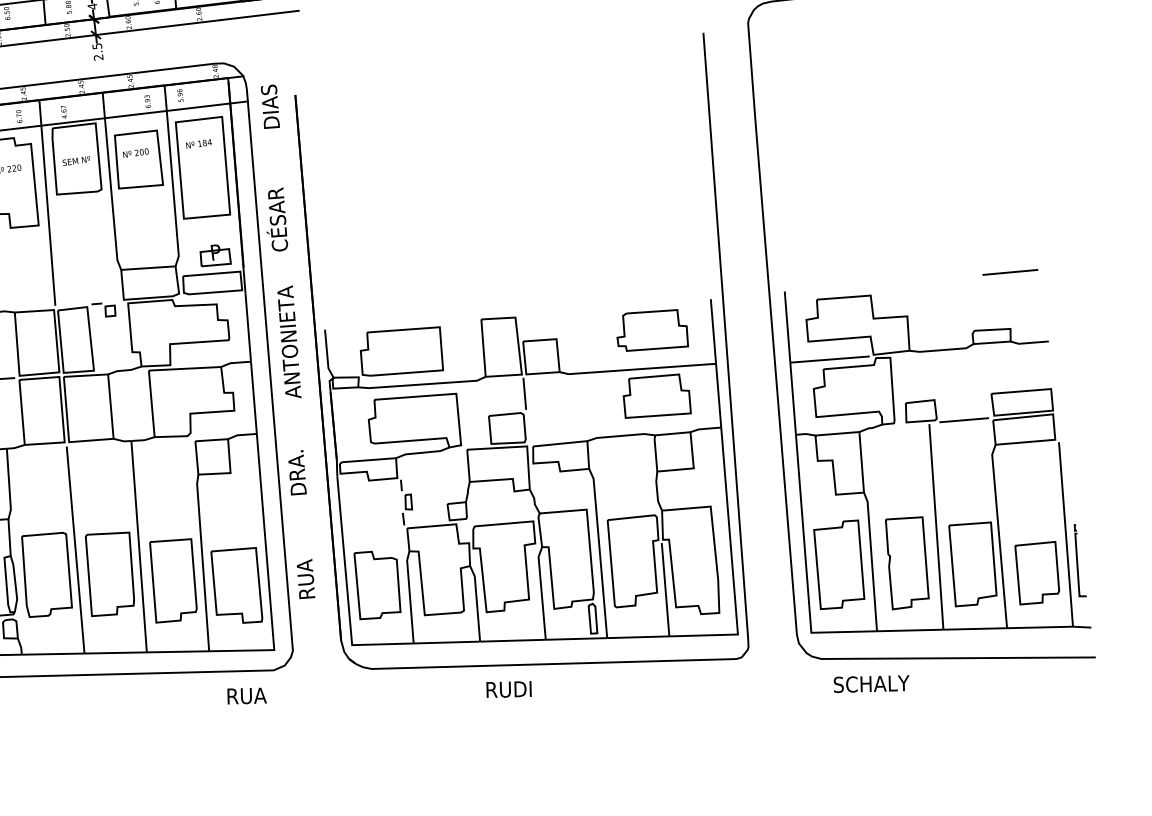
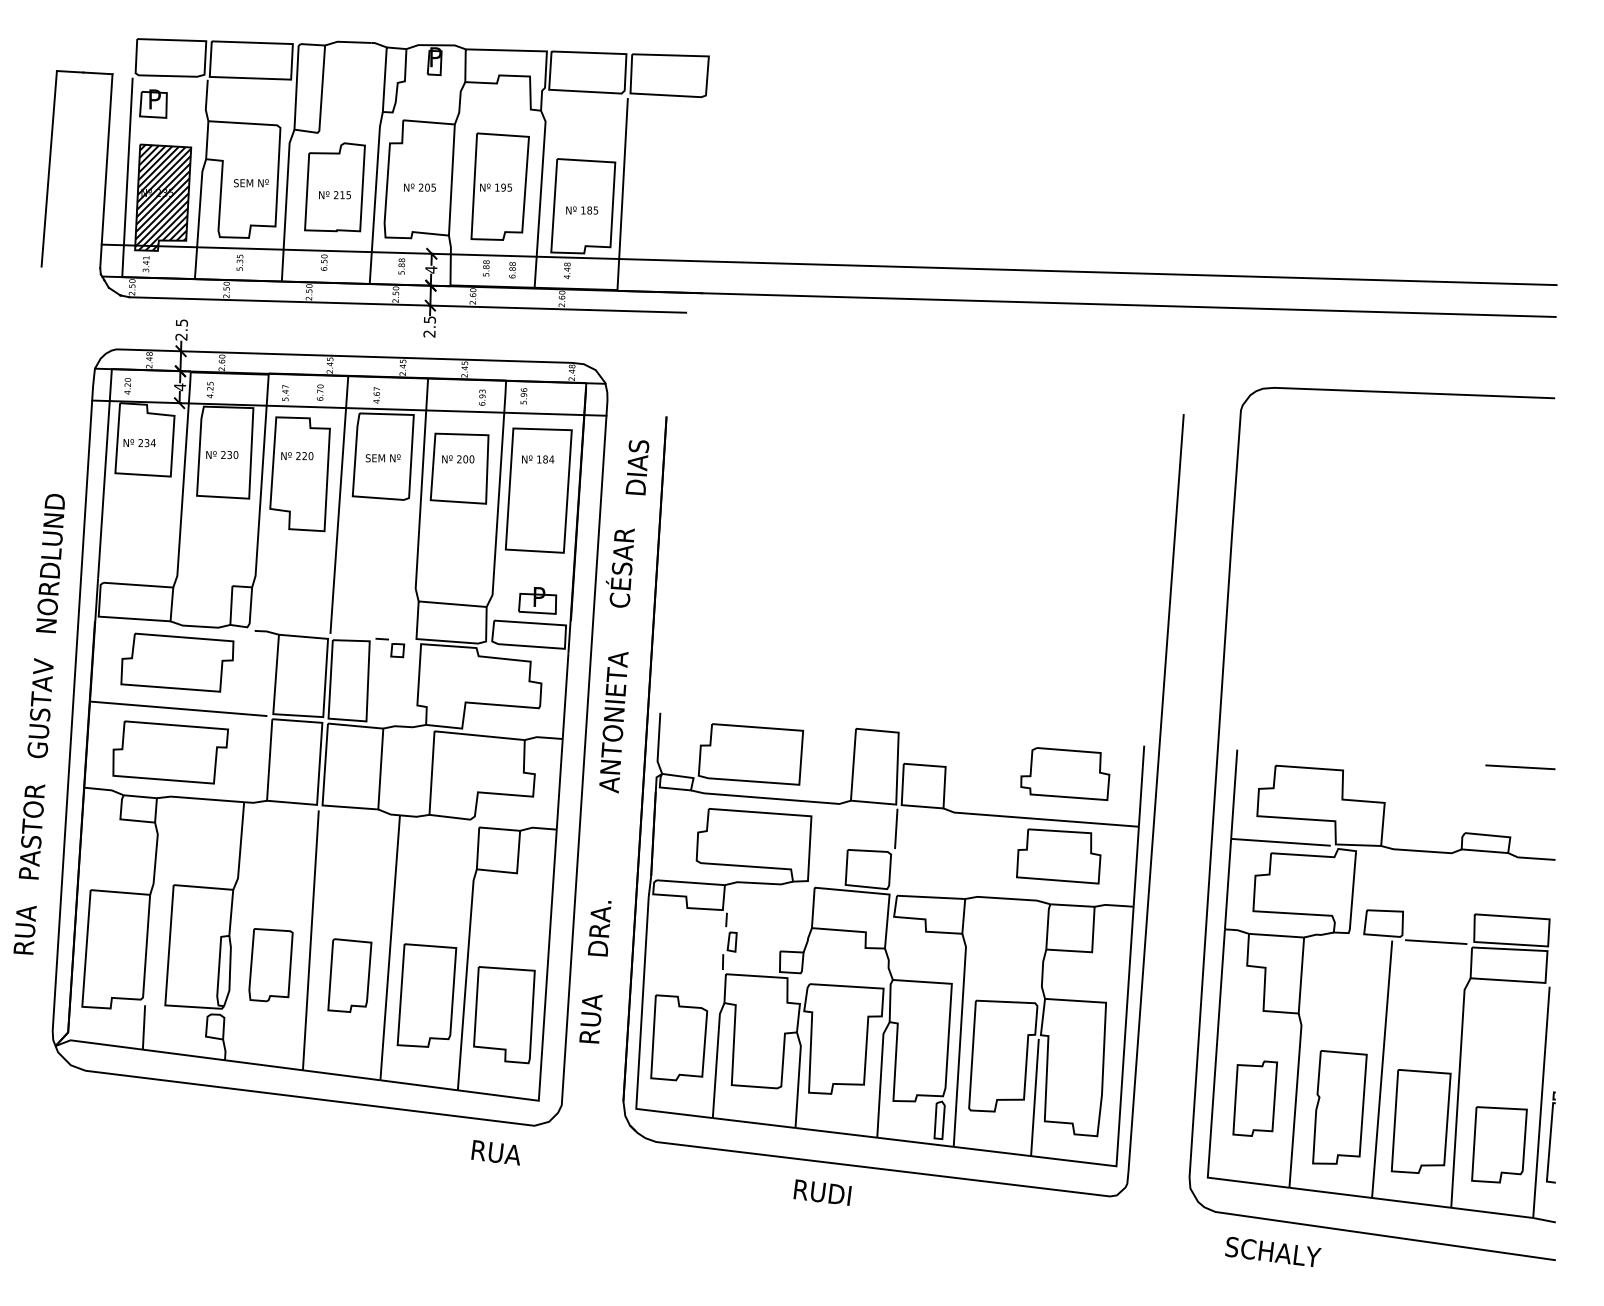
text: (270, 106) -> (637, 467), moved
text: (297, 473) -> (599, 928), moved
part: (839, 564) -> (1255, 1098), size x0.7
part: (46, 573) -> (270, 964), size x0.7
part: (110, 573) -> (349, 975), size x0.7

